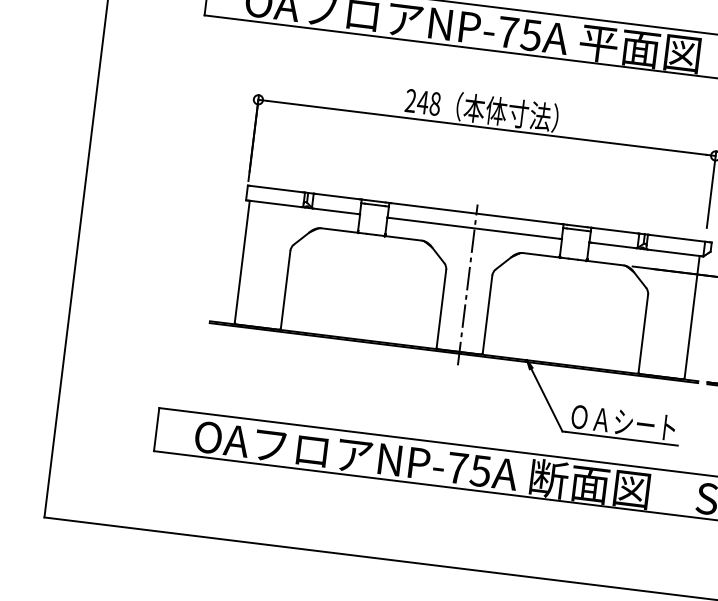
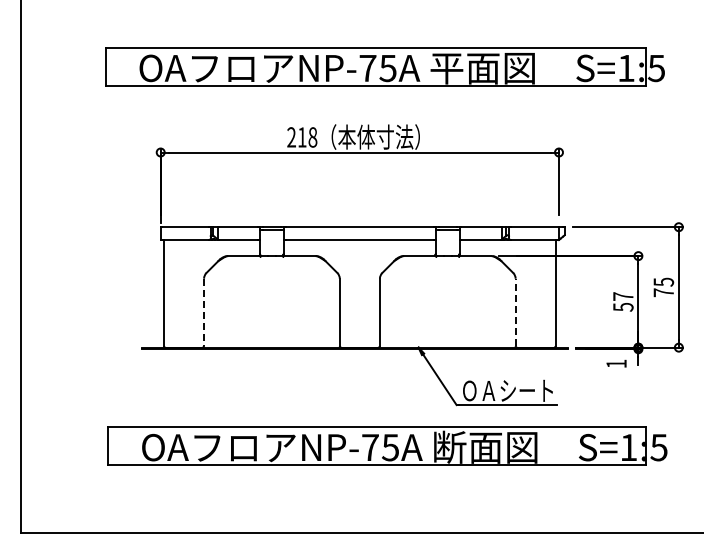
text: (422, 102) -> (301, 137), 248 -> 218
line: (467, 285) -> (359, 289), removed
line: (286, 289) -> (204, 312), solid -> dashed
line: (643, 333) -> (515, 312), solid -> dashed

